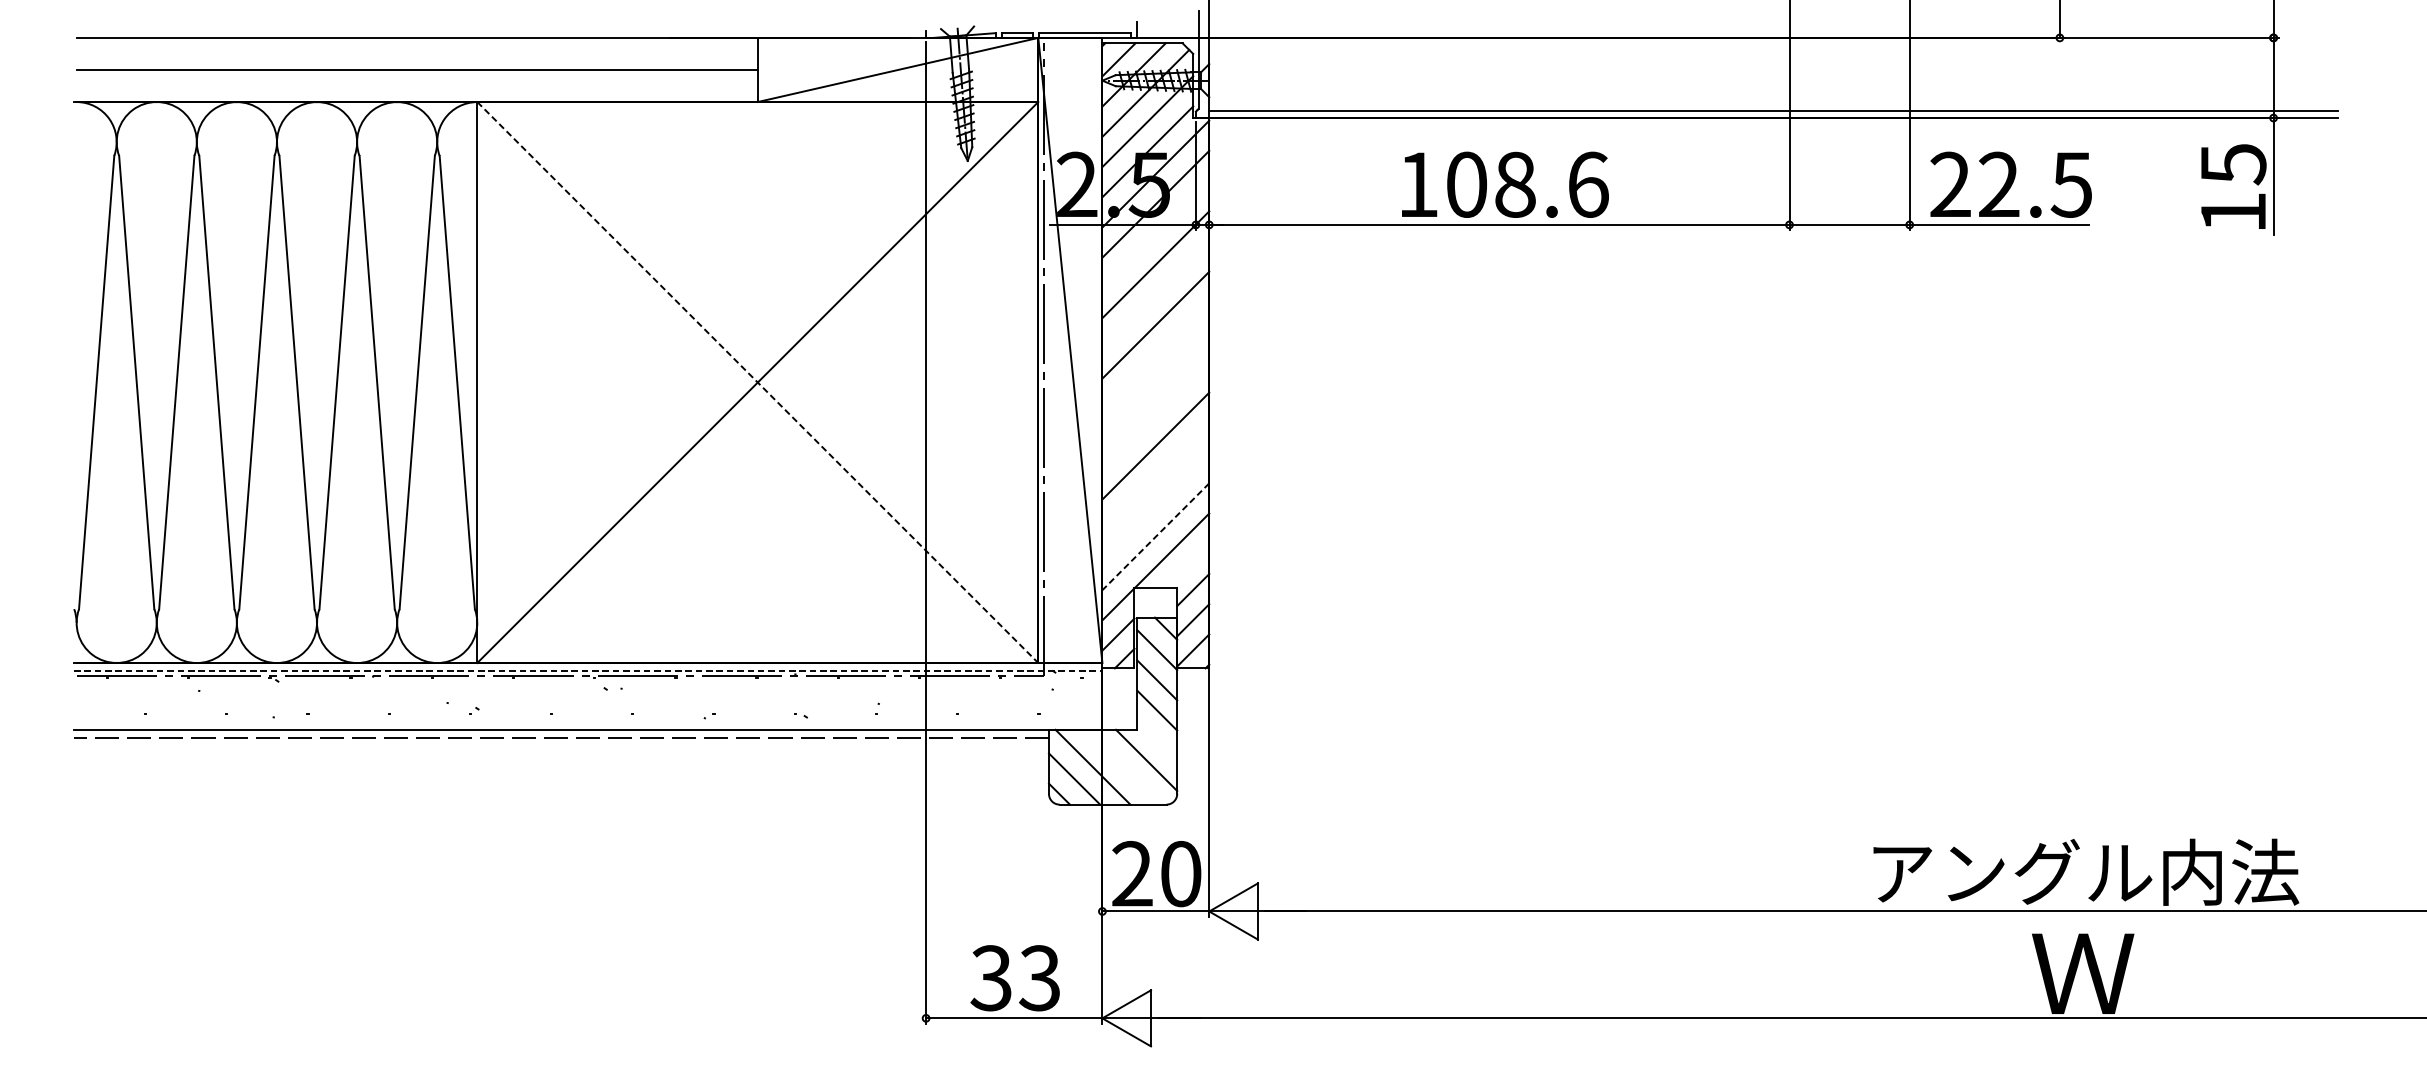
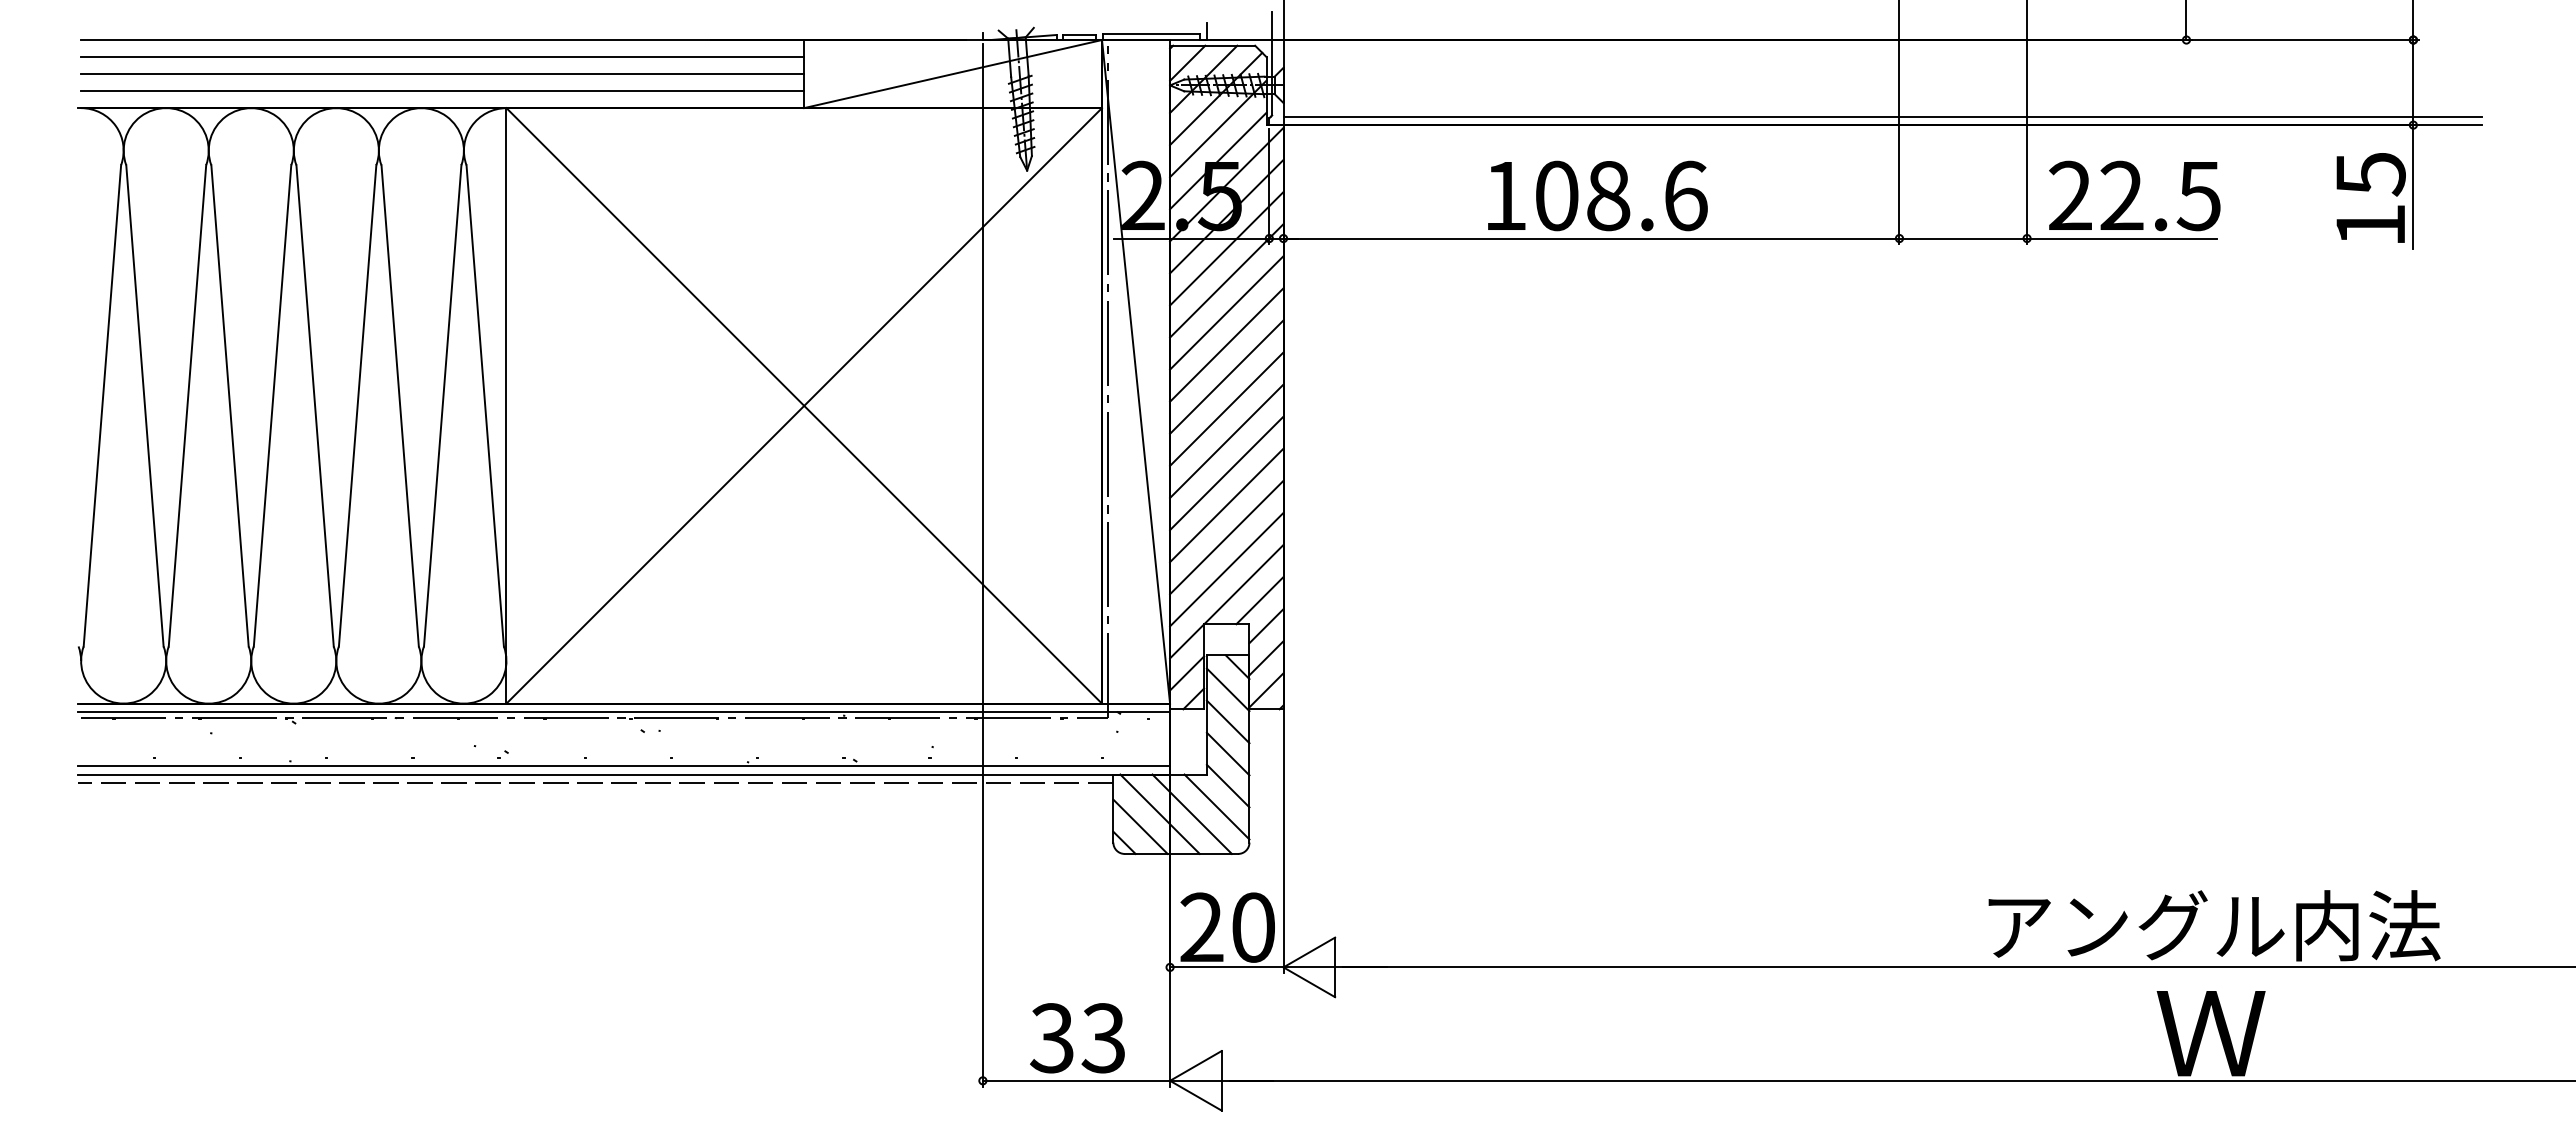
line: (417, 54) -> (442, 57), added
line: (417, 86) -> (442, 91), added
line: (1155, 234) -> (1226, 248), added
line: (1155, 294) -> (1226, 312), added
line: (1155, 354) -> (1226, 376), added
line: (758, 383) -> (804, 406), dashed -> solid
line: (1155, 385) -> (1226, 408), added
line: (1155, 415) -> (1226, 440), added
line: (1155, 476) -> (1226, 505), added
line: (1155, 506) -> (1226, 537), added
line: (1155, 536) -> (1226, 569), dashed -> solid
line: (1186, 565) -> (1259, 600), added
line: (588, 671) -> (624, 712), dashed -> solid
line: (588, 722) -> (624, 766), added
line: (1156, 740) -> (1227, 785), added
line: (1122, 766) -> (1191, 813), added

